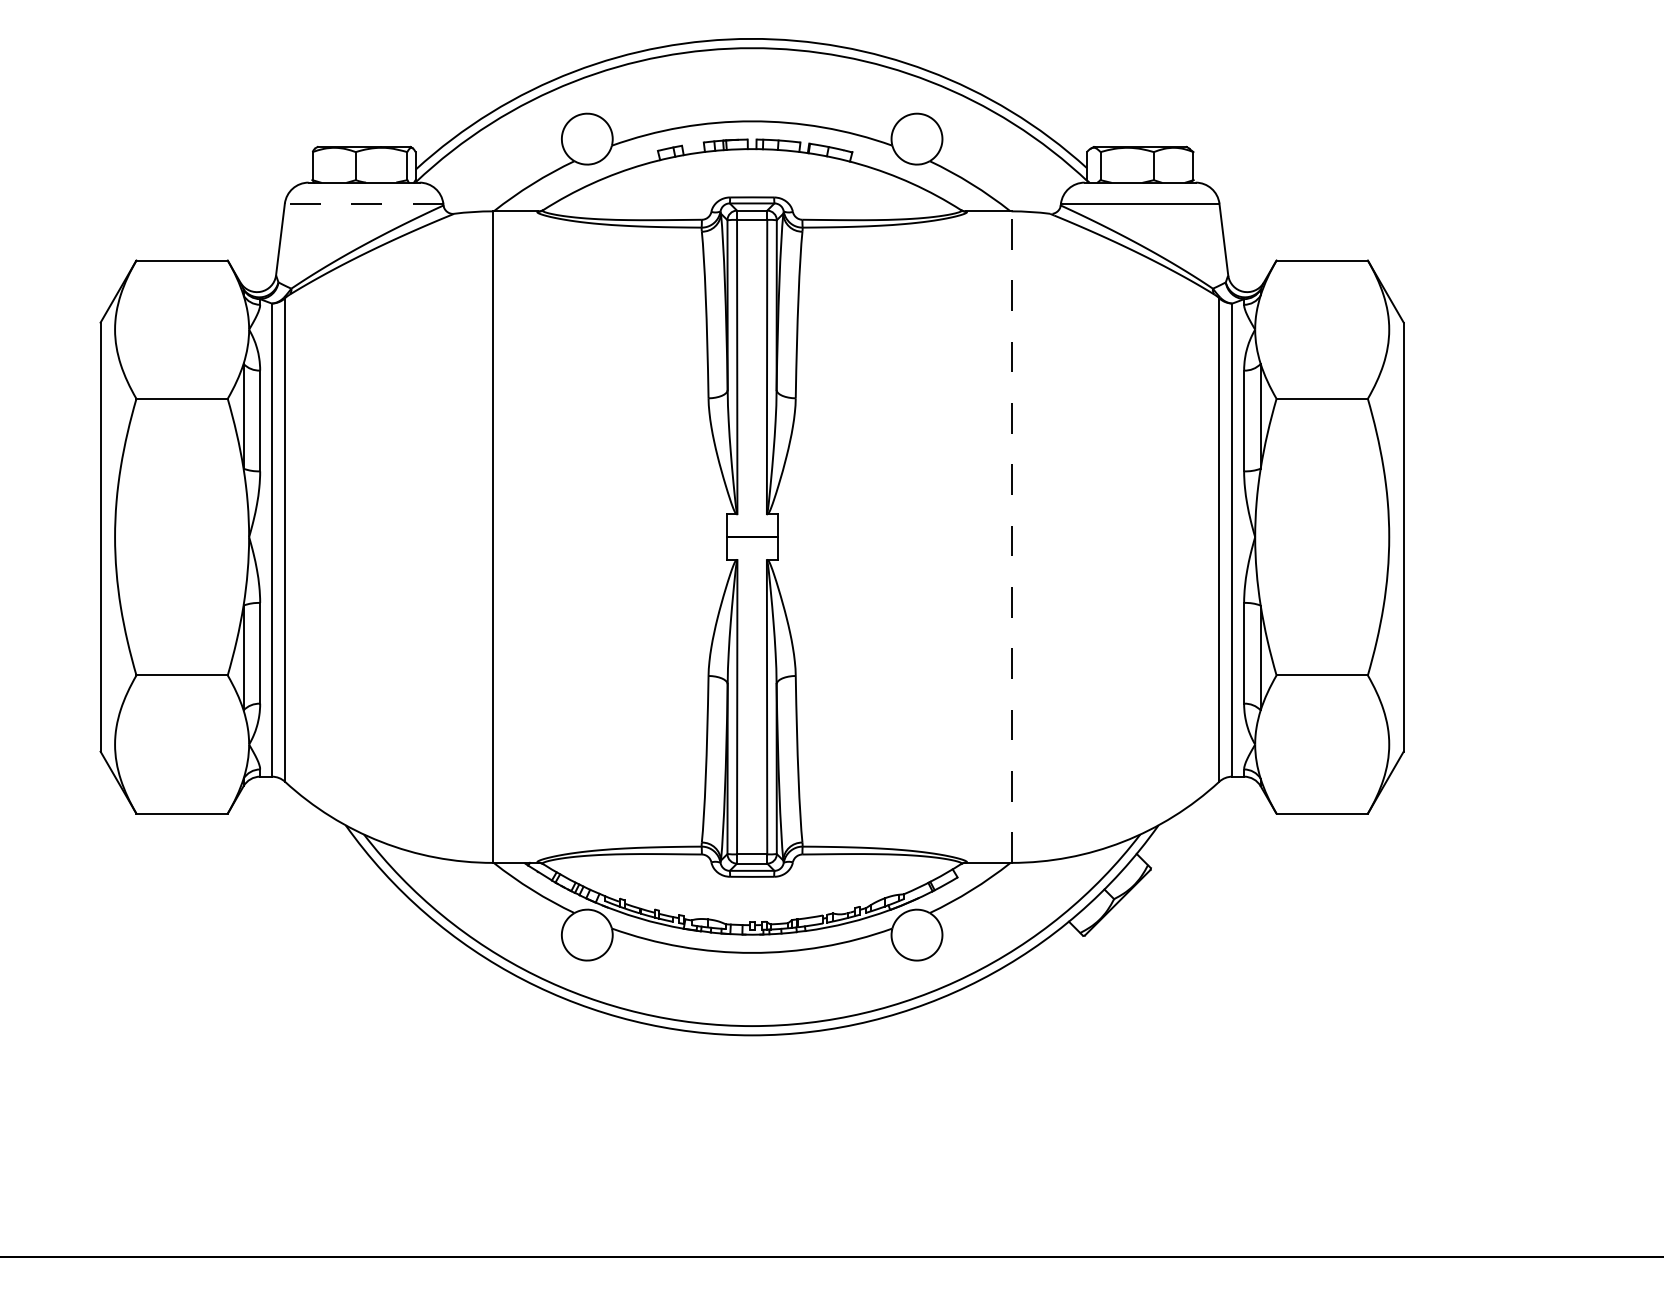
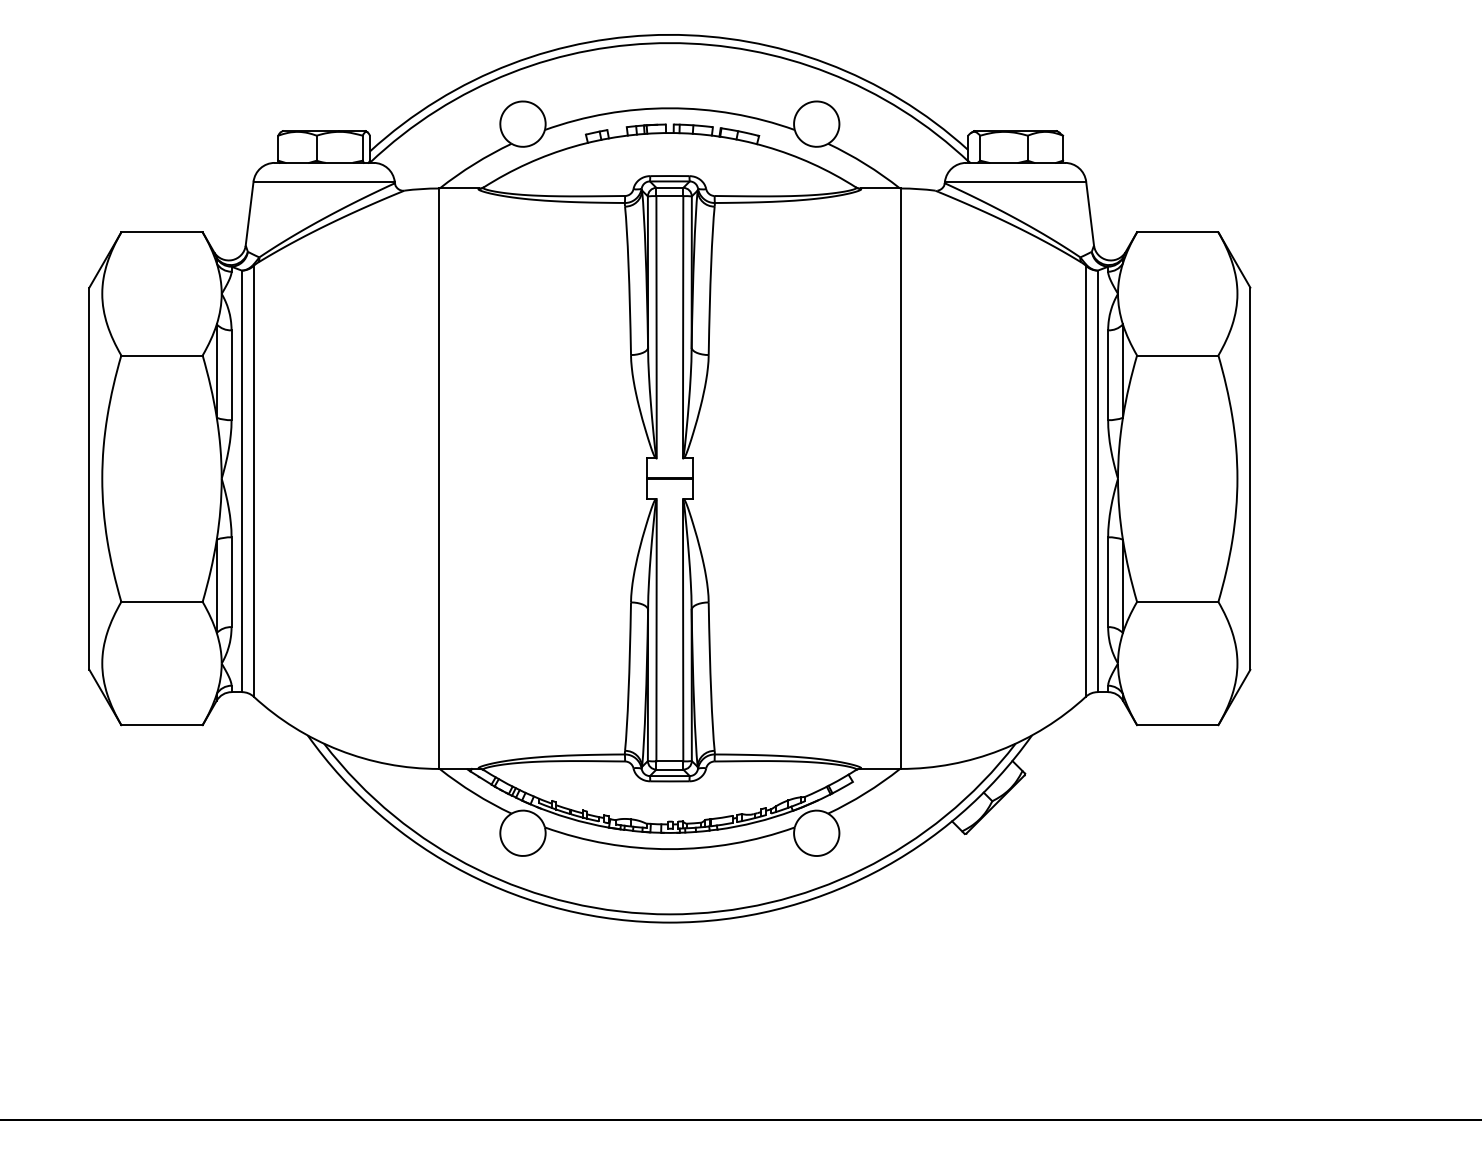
line: (363, 203) -> (323, 181), dashed -> solid
line: (1011, 537) -> (900, 479), dashed -> solid

